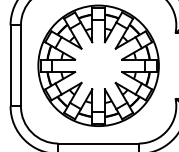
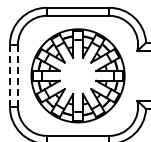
line: (11, 66) -> (10, 76), solid -> dashed
line: (21, 66) -> (18, 76), solid -> dashed

